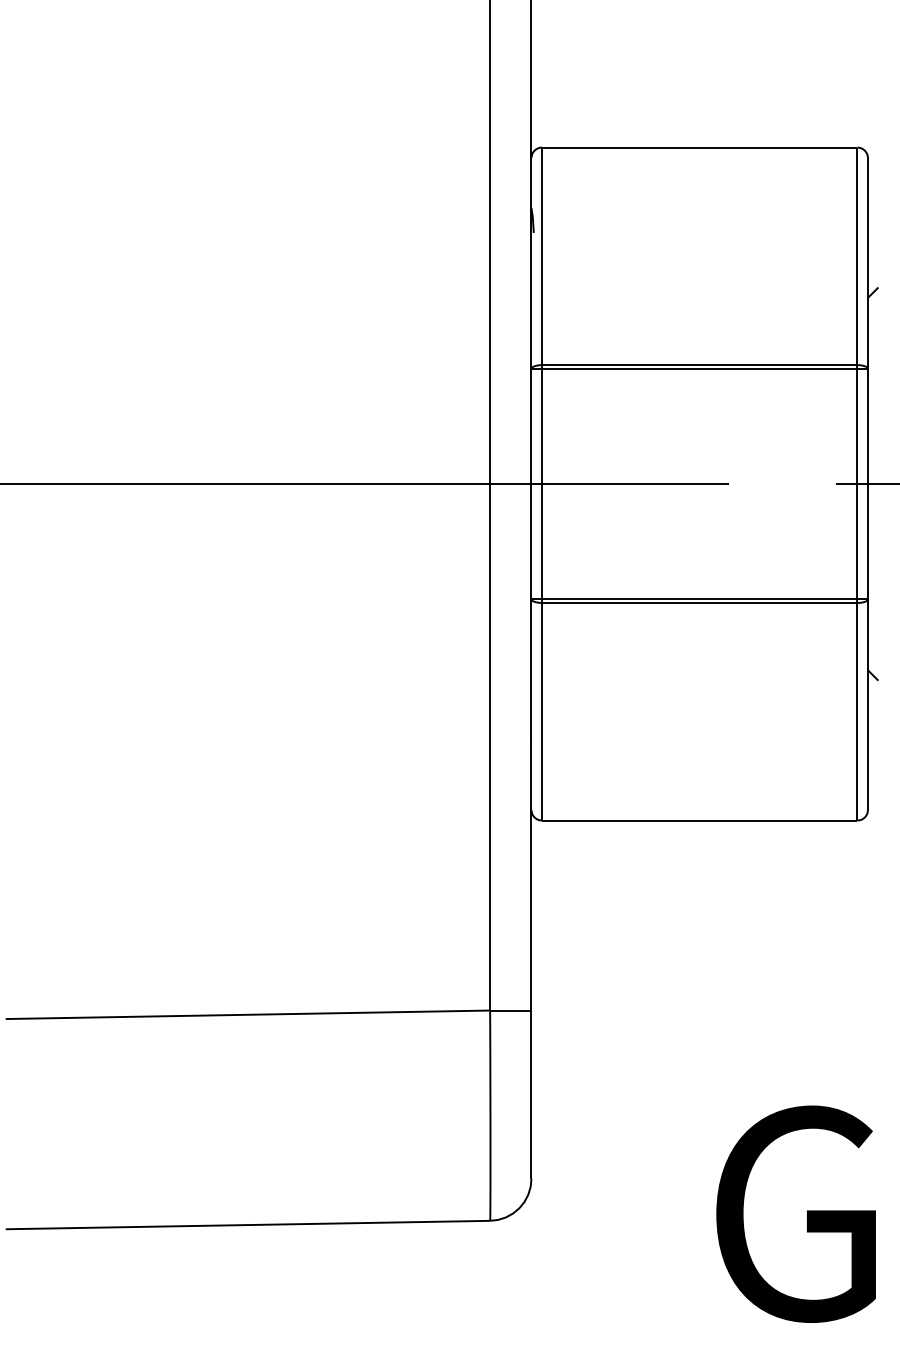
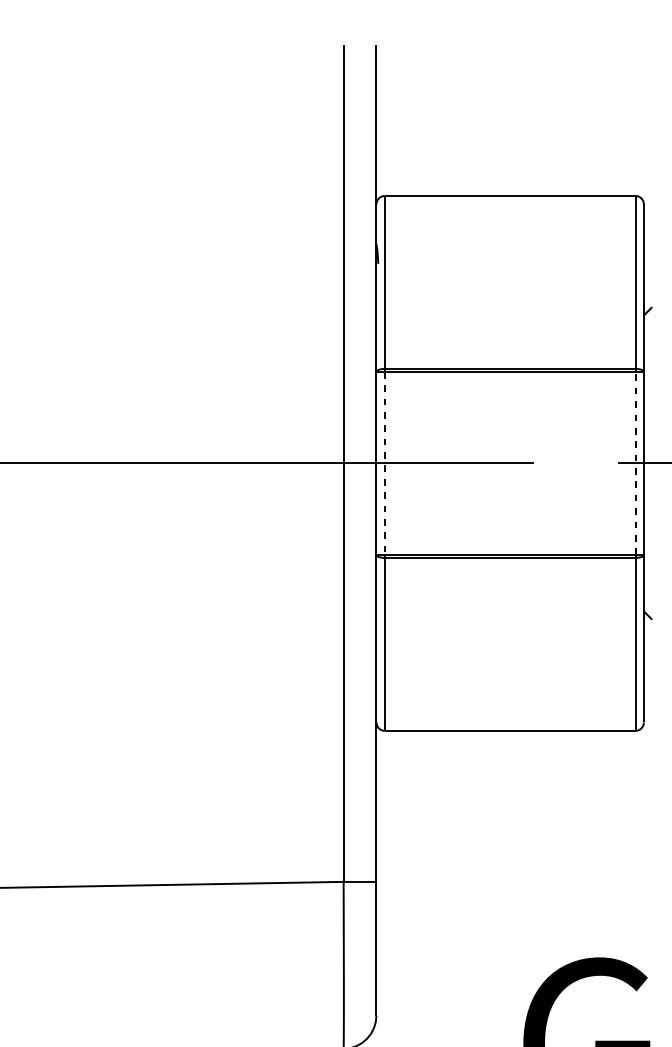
line: (857, 483) -> (635, 462), solid -> dashed
line: (541, 484) -> (384, 463), solid -> dashed

